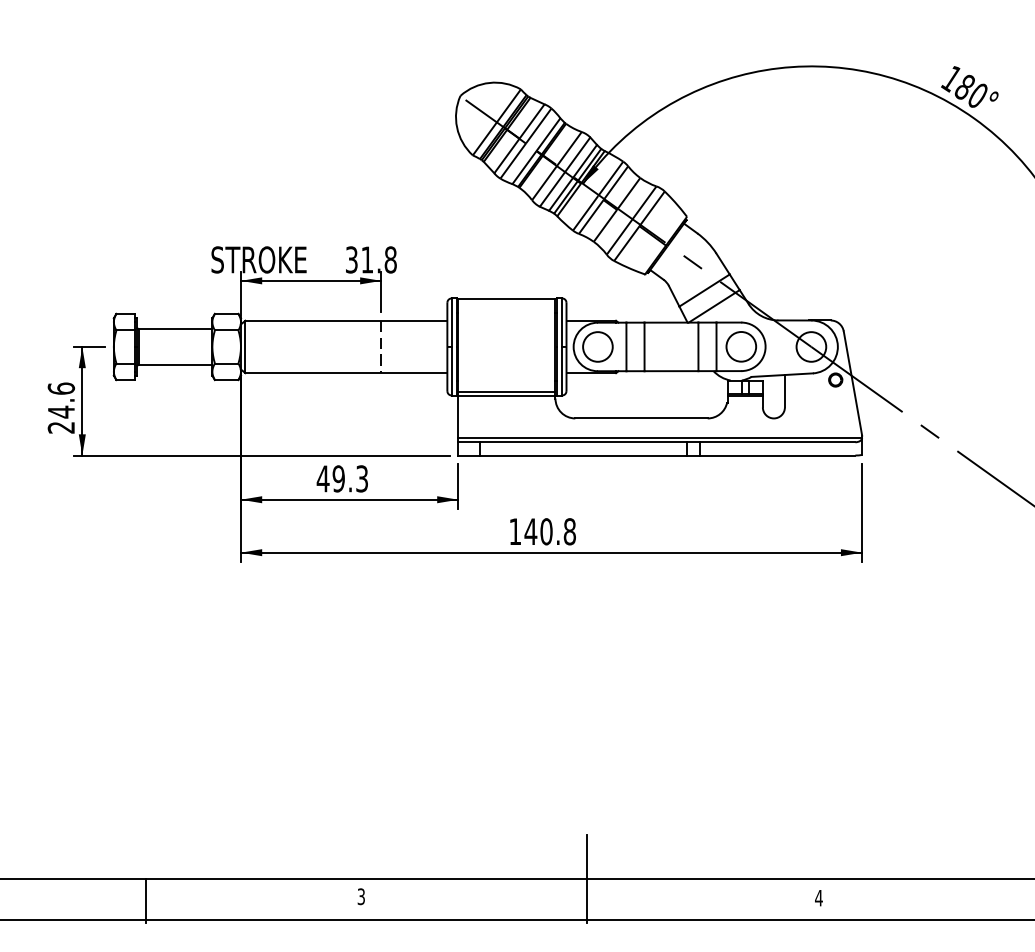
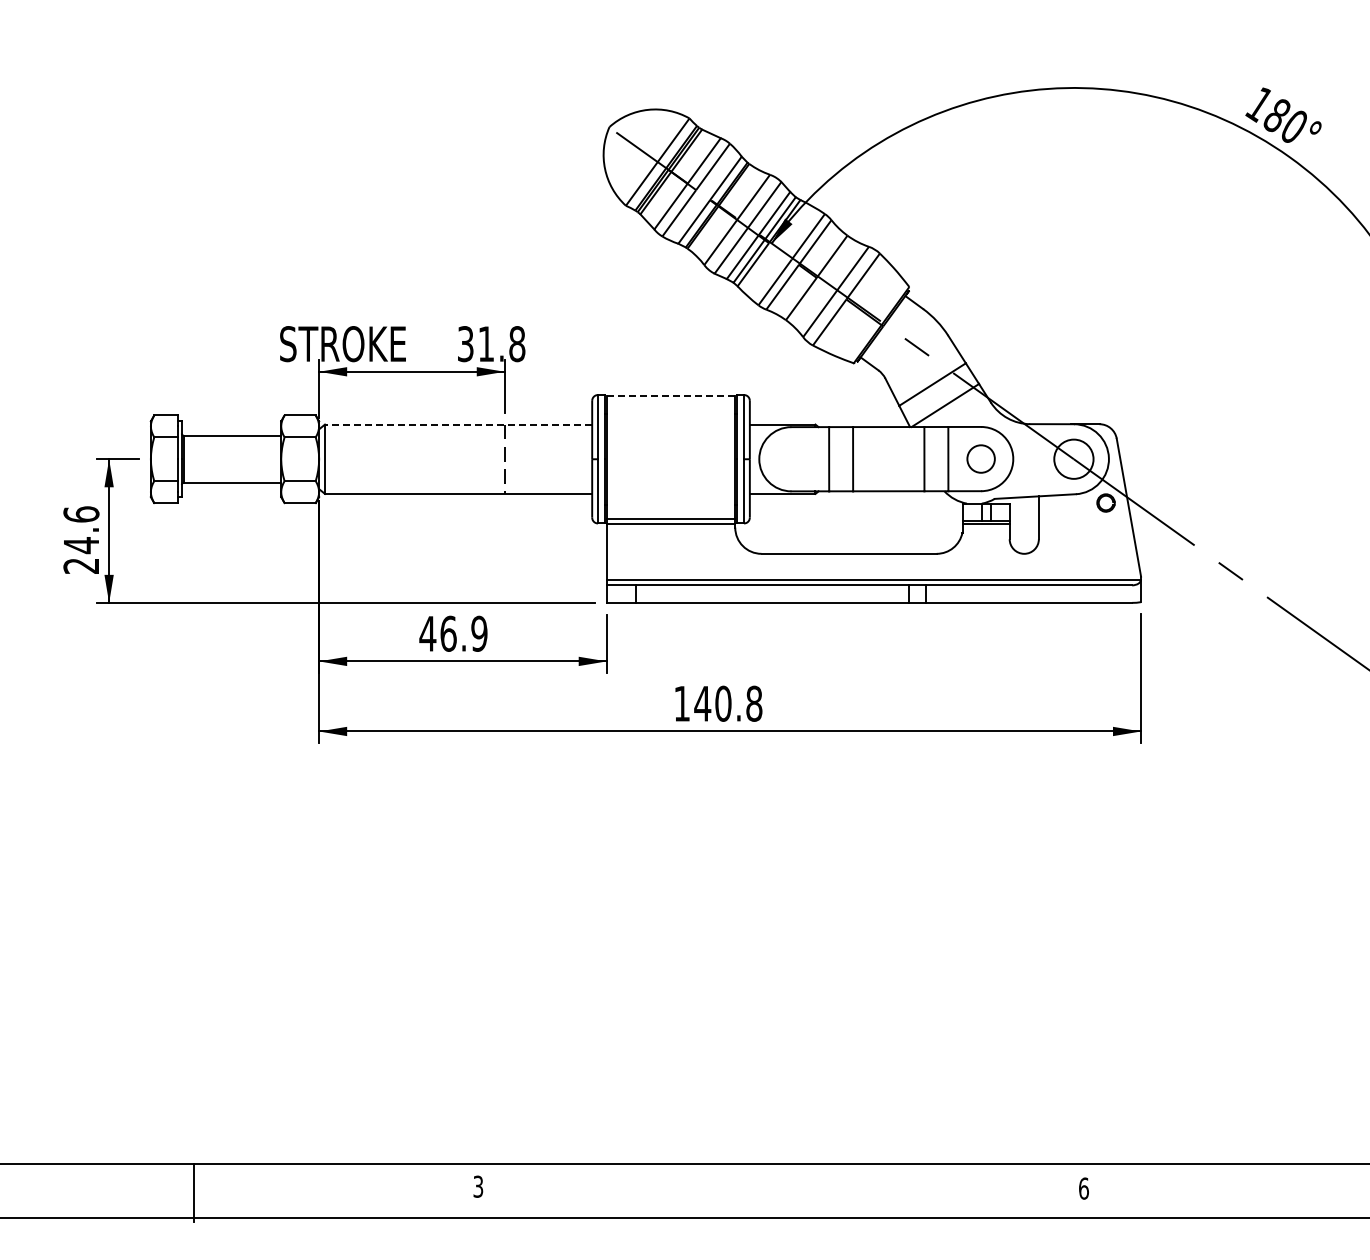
line: (507, 298) -> (671, 395), solid -> dashed
line: (346, 320) -> (458, 424), solid -> dashed
circle: (597, 346) -> (790, 458), removed
circle: (740, 346) -> (980, 458), size x0.7
text: (350, 478) -> (463, 633), 49.3 -> 46.9
line: (587, 879) -> (777, 1163), removed
text: (818, 898) -> (1083, 1188), 4 -> 6

